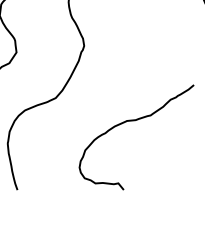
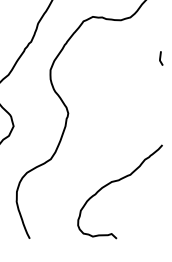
curve: (135, 121) -> (118, 181), moved

